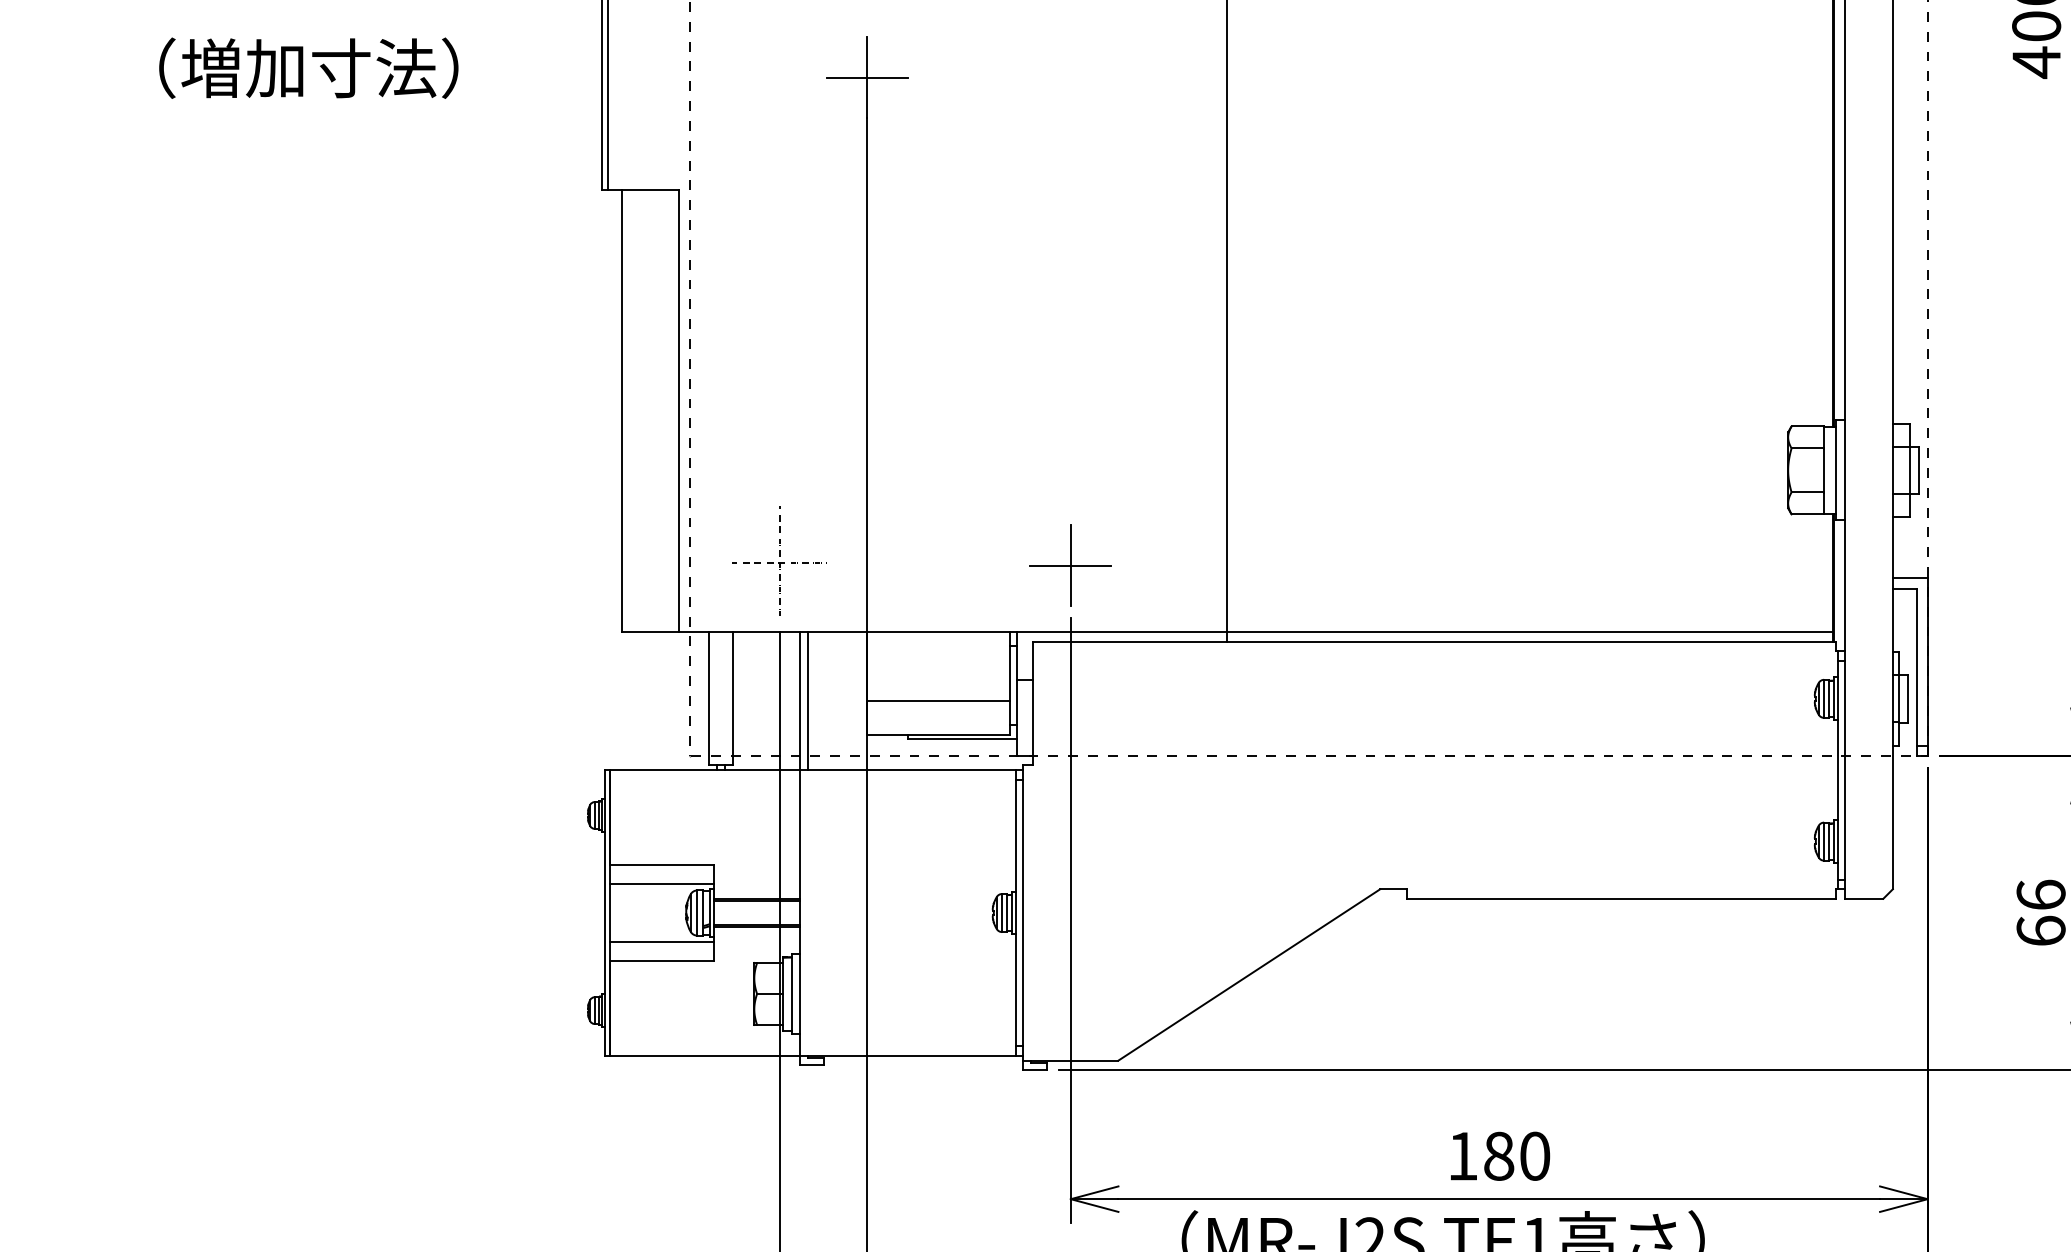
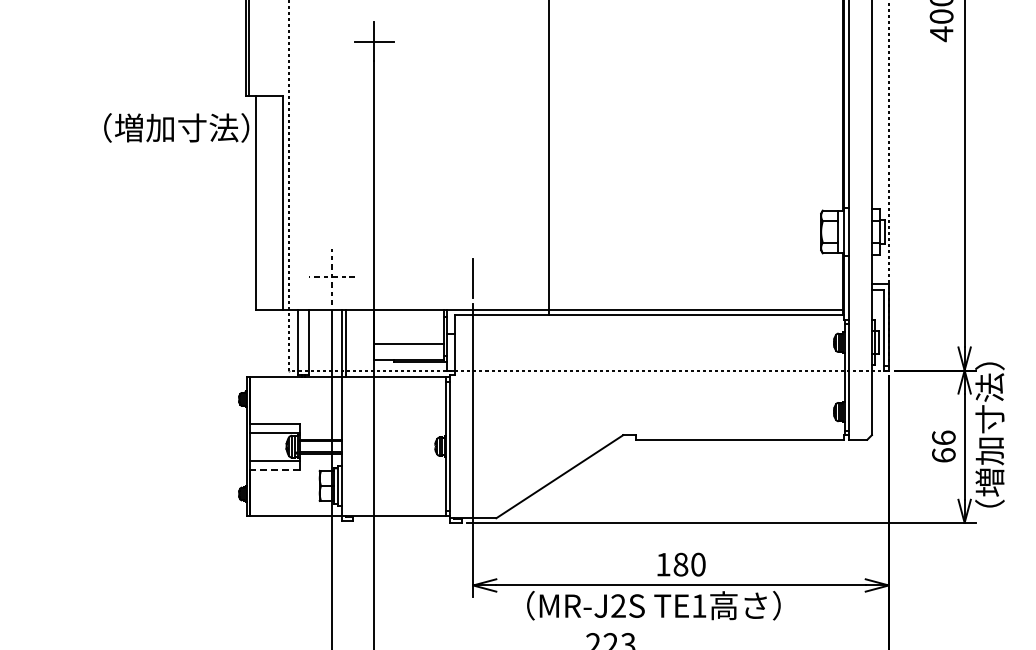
text: (308, 67) -> (176, 127), moved
line: (1069, 566) -> (472, 278), removed
line: (661, 960) -> (274, 469), solid -> dashed

